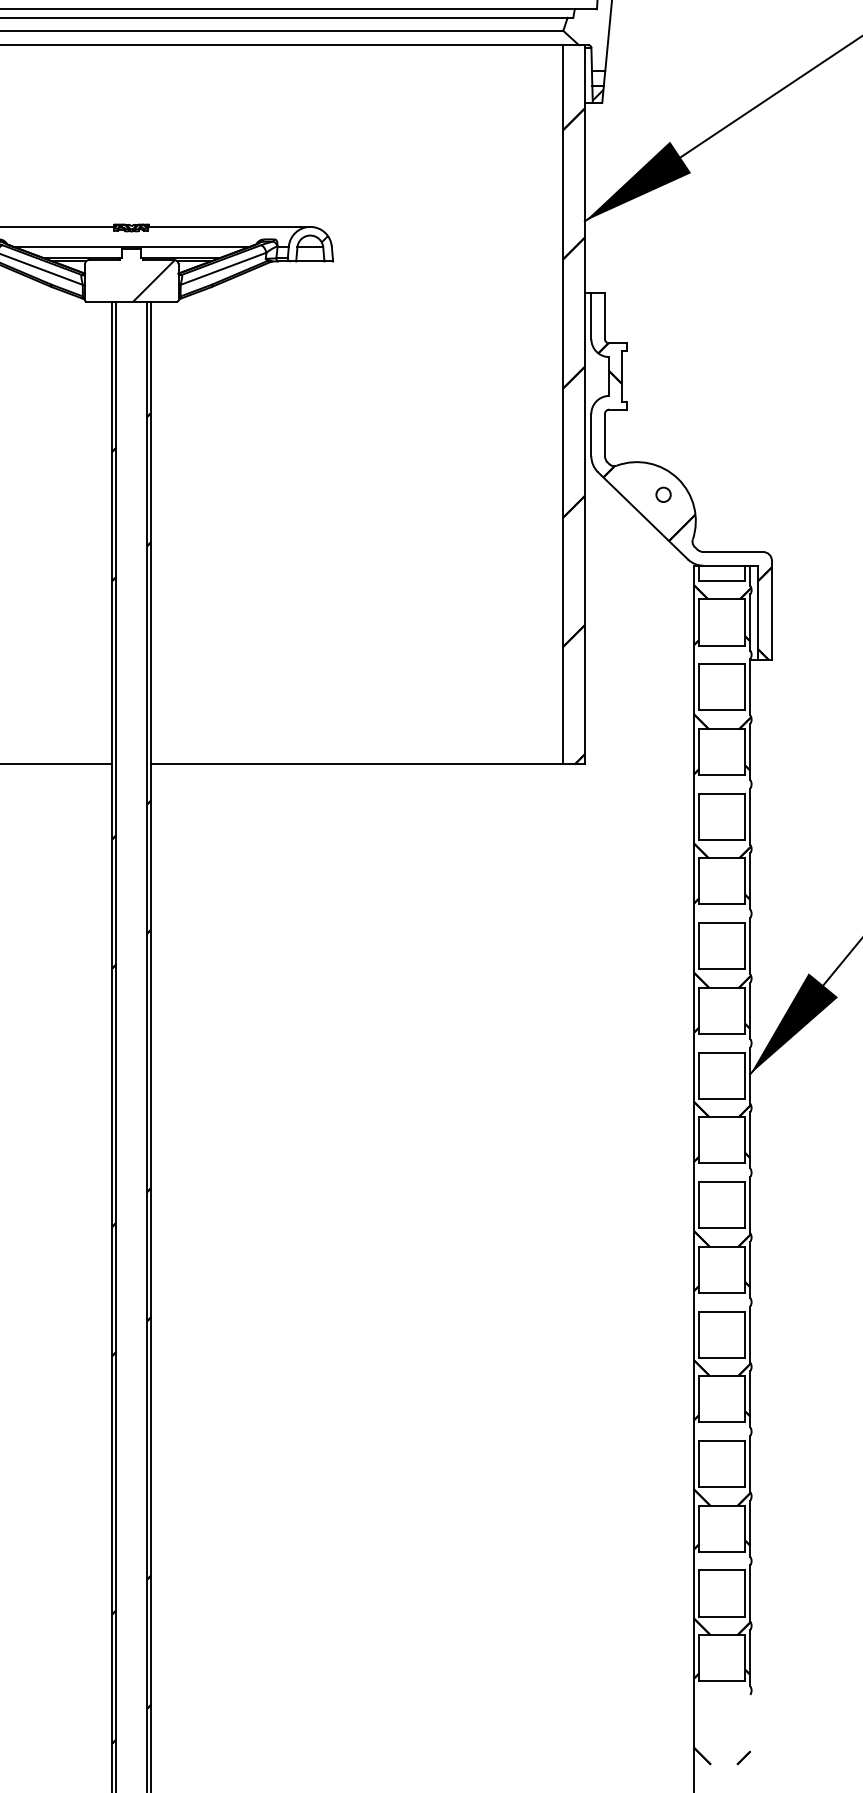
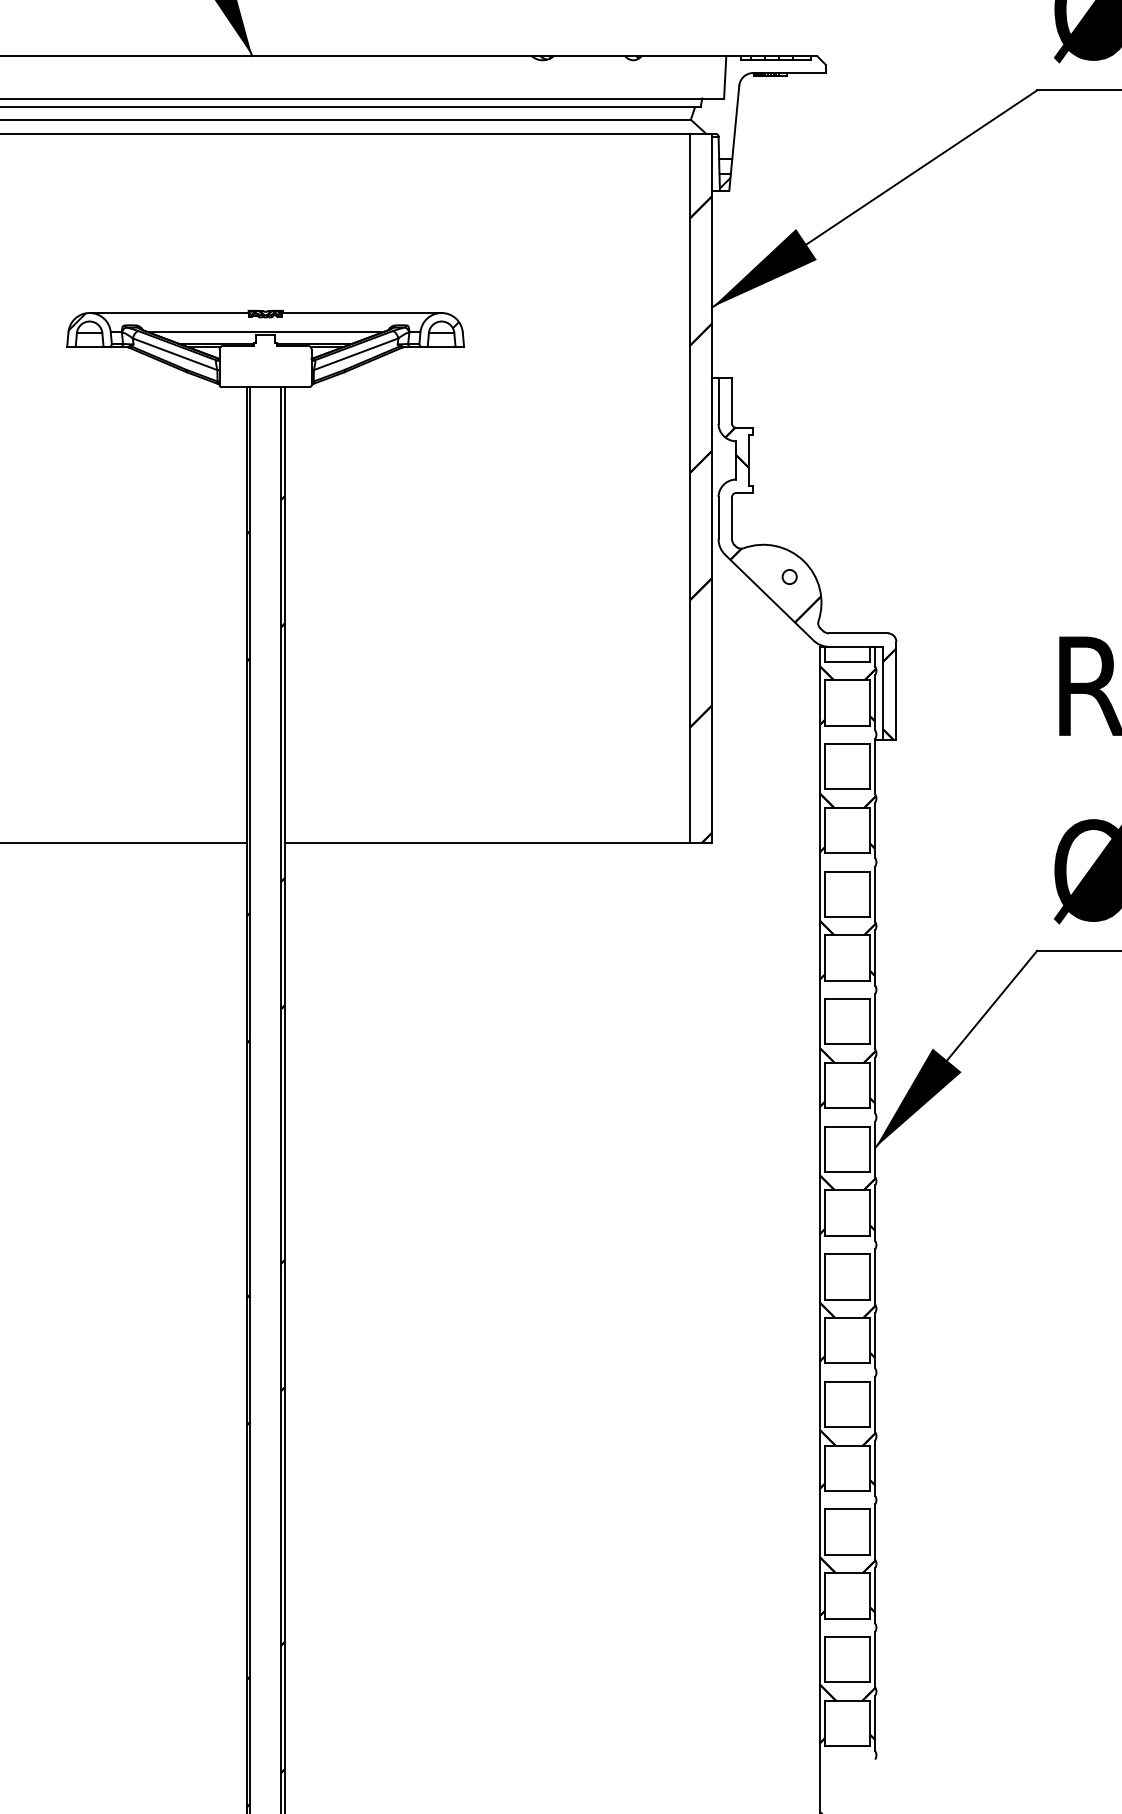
hatch: (153, 280) -> (287, 365), removed

